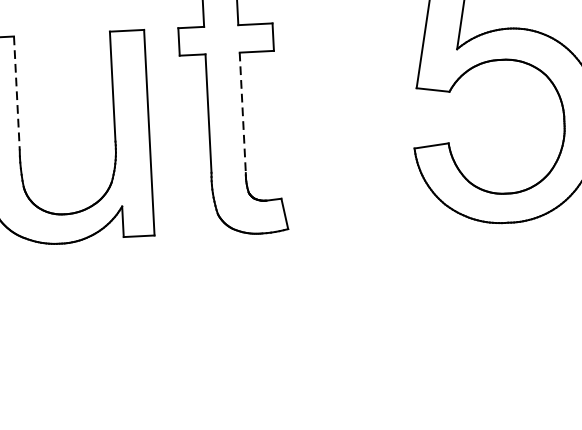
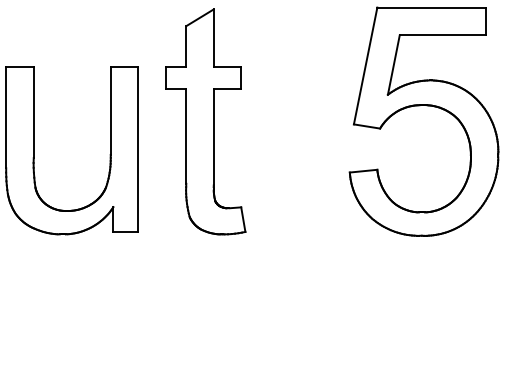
line: (16, 93) -> (33, 112), dashed -> solid
line: (242, 113) -> (213, 137), dashed -> solid

